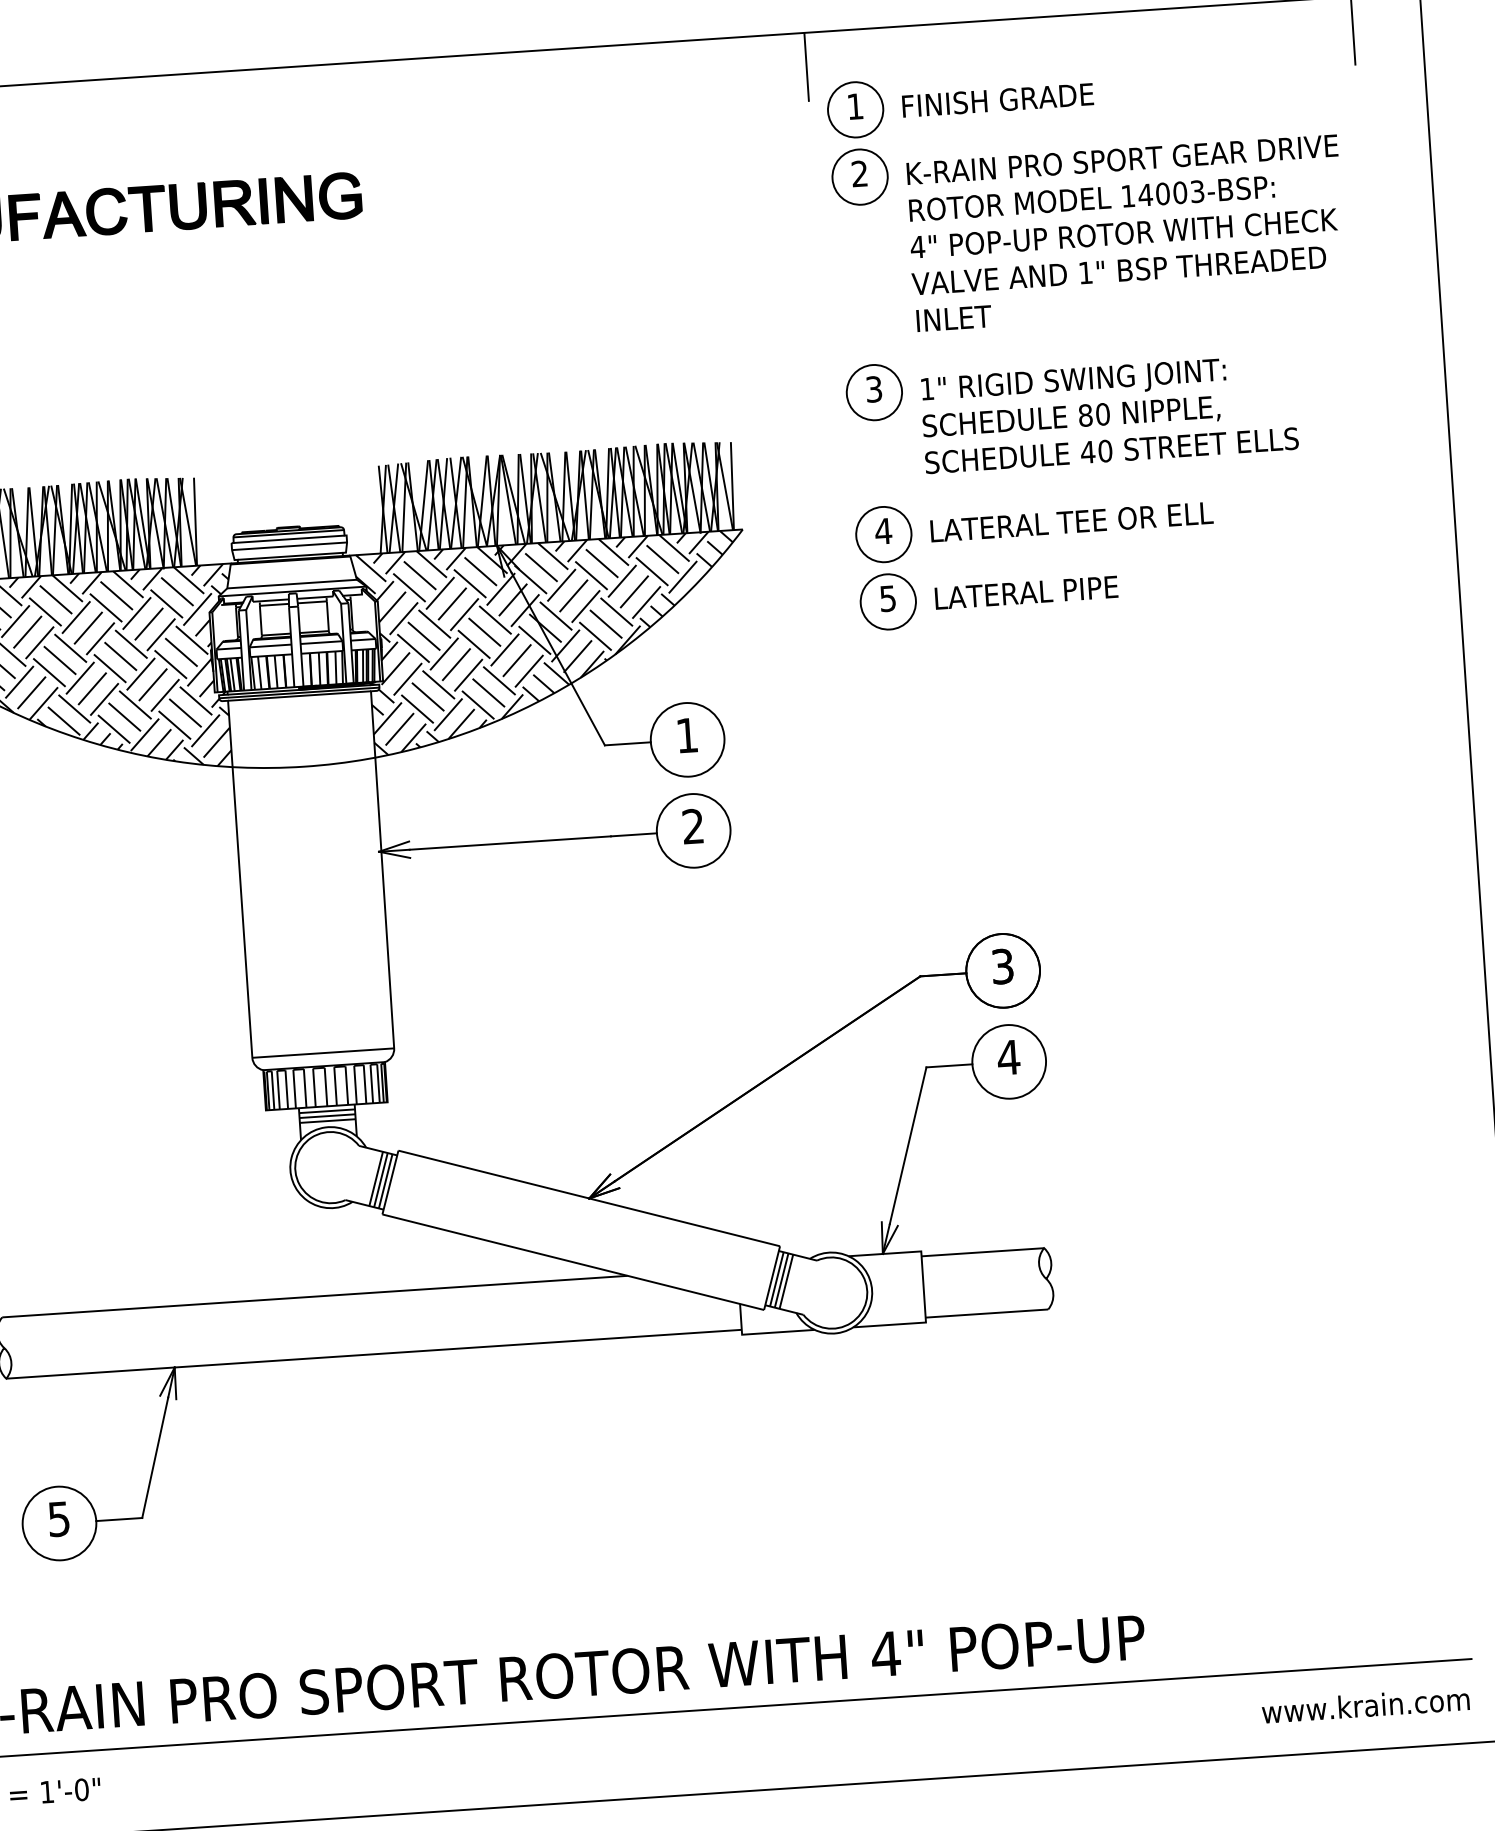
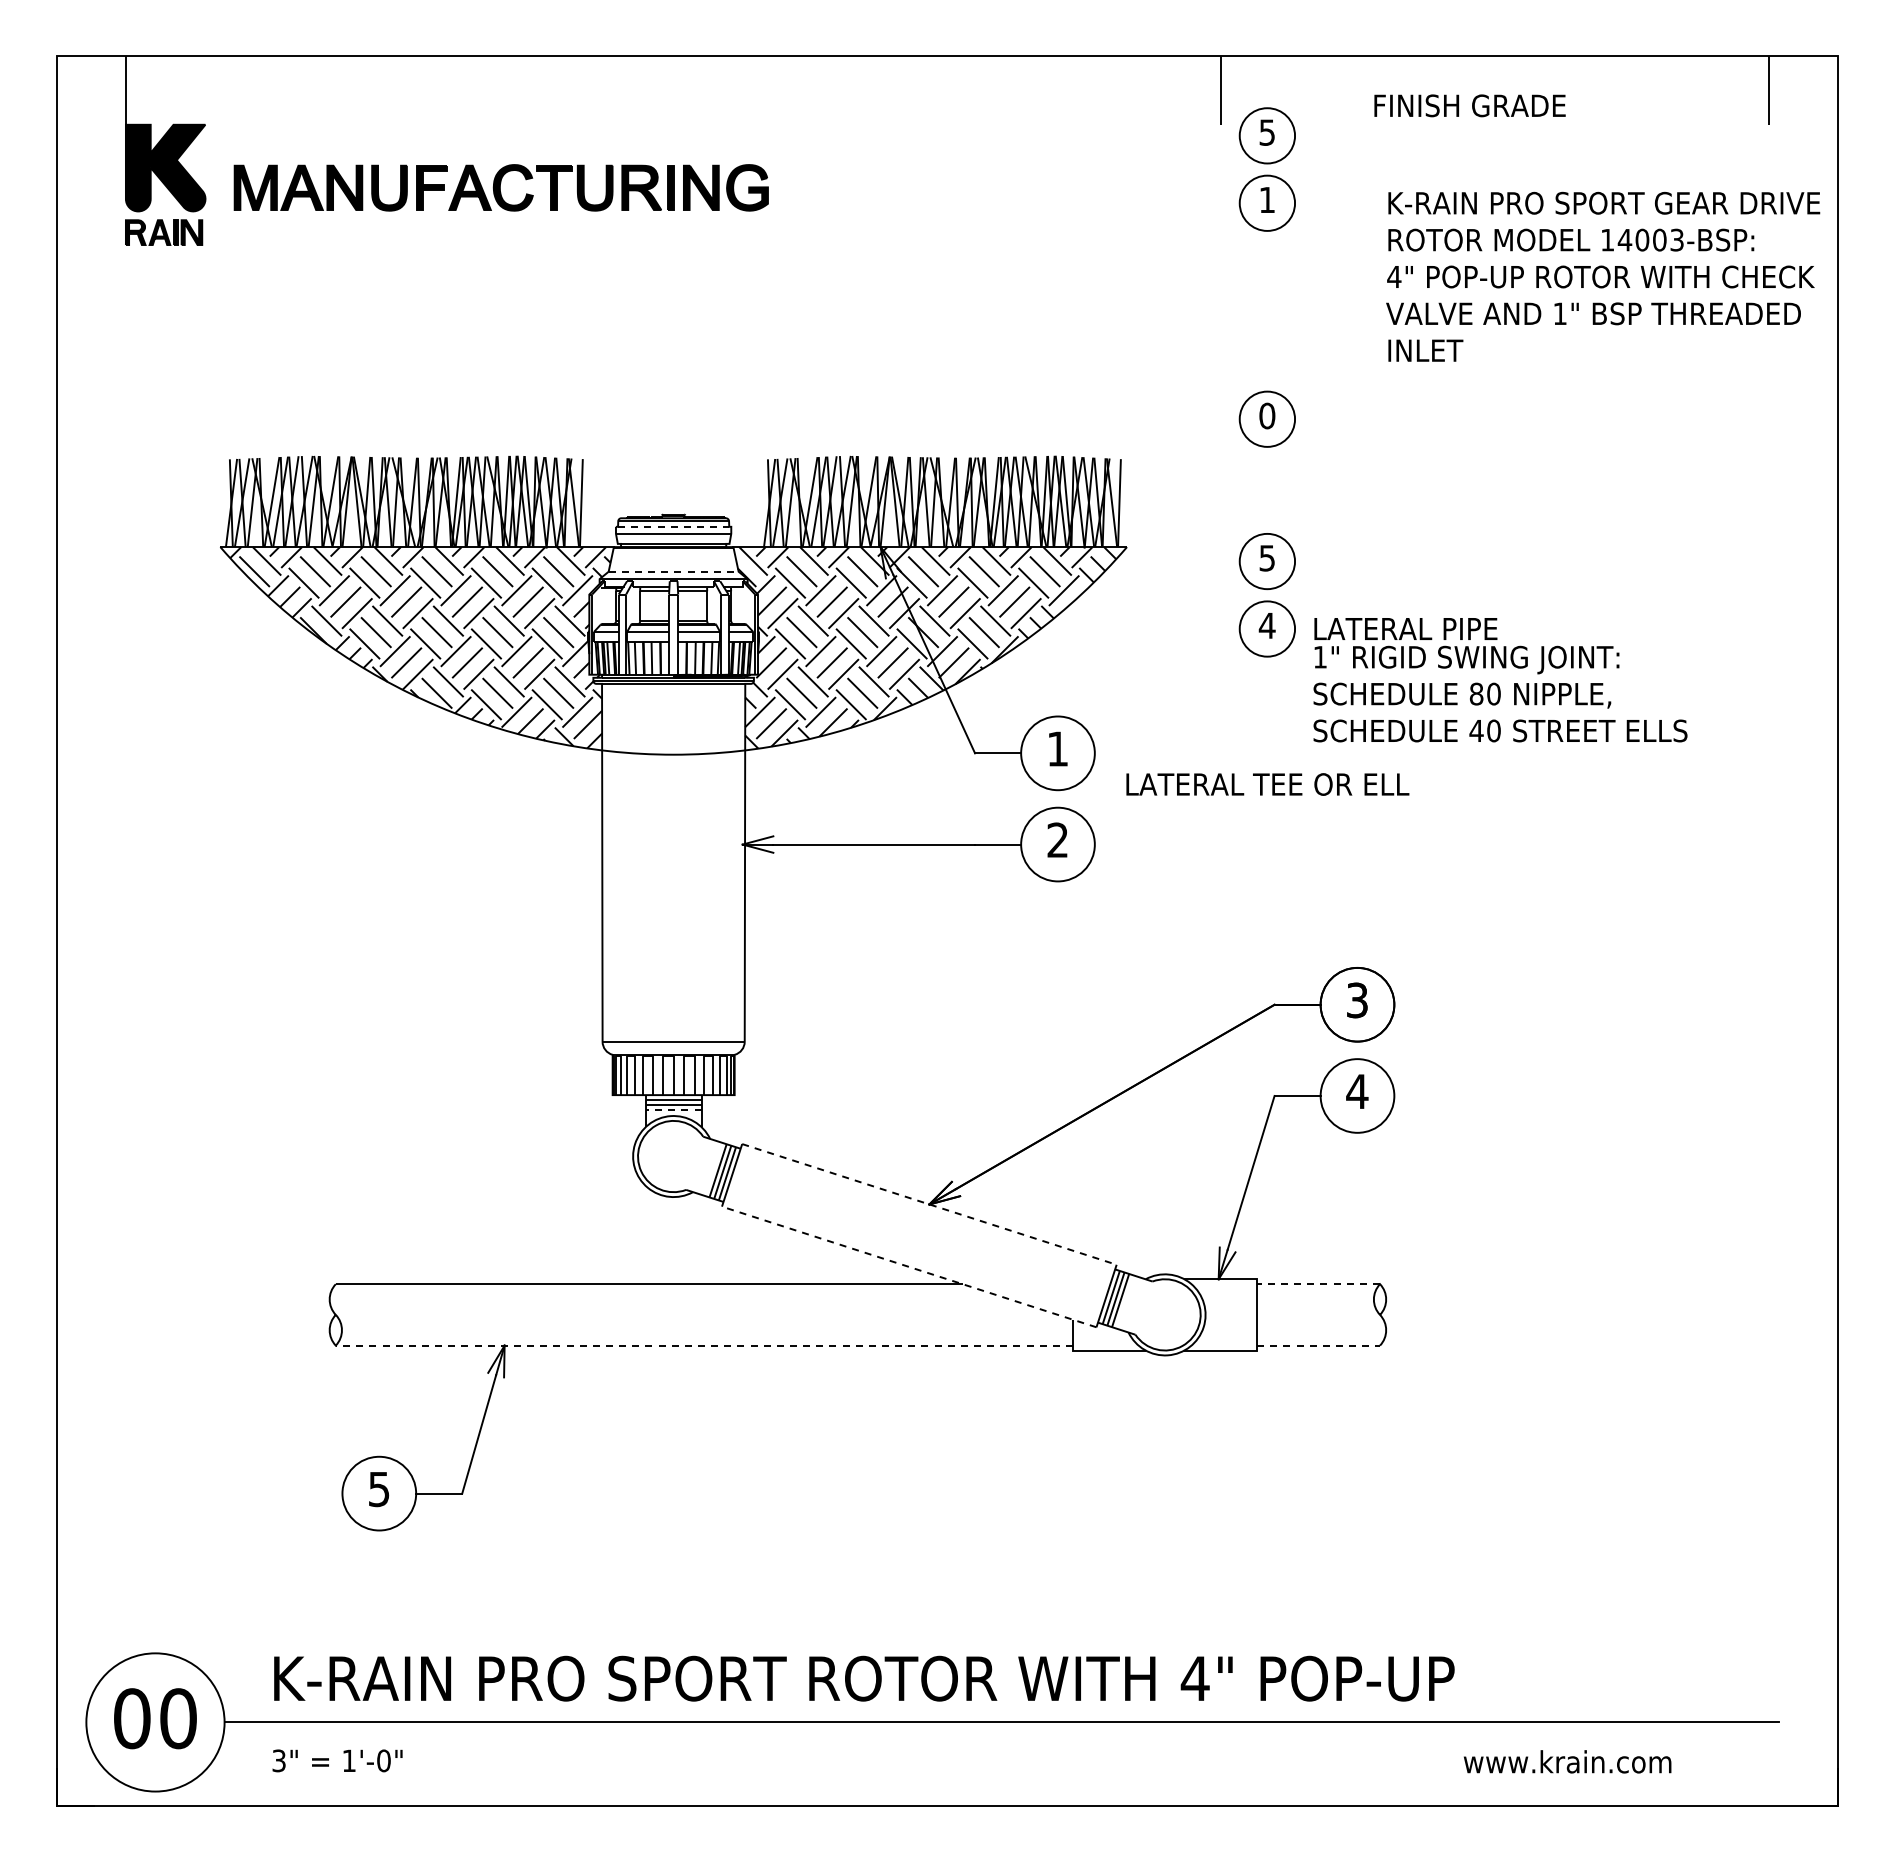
text: (997, 100) -> (1469, 105), moved
text: (854, 106) -> (1266, 132), 1 -> 5
text: (858, 173) -> (1266, 199), 2 -> 1
text: (1126, 232) -> (1603, 276), moved
text: (874, 388) -> (1267, 415), 3 -> 0
text: (1109, 413) -> (1500, 693), moved
text: (1071, 522) -> (1267, 784), moved
text: (882, 531) -> (1266, 558), 4 -> 5
line: (288, 538) -> (673, 526), solid -> dashed
line: (291, 583) -> (673, 571), solid -> dashed
text: (887, 599) -> (1266, 626), 5 -> 4
line: (327, 1120) -> (673, 1109), solid -> dashed
line: (589, 1198) -> (929, 1204), solid -> dashed
line: (982, 1252) -> (1318, 1284), solid -> dashed
line: (573, 1261) -> (909, 1266), solid -> dashed
line: (987, 1313) -> (1319, 1345), solid -> dashed
line: (374, 1354) -> (704, 1345), solid -> dashed
text: (1365, 1705) -> (1567, 1761), moved

